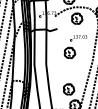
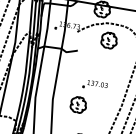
part: (75, 47) -> (88, 98), moved

